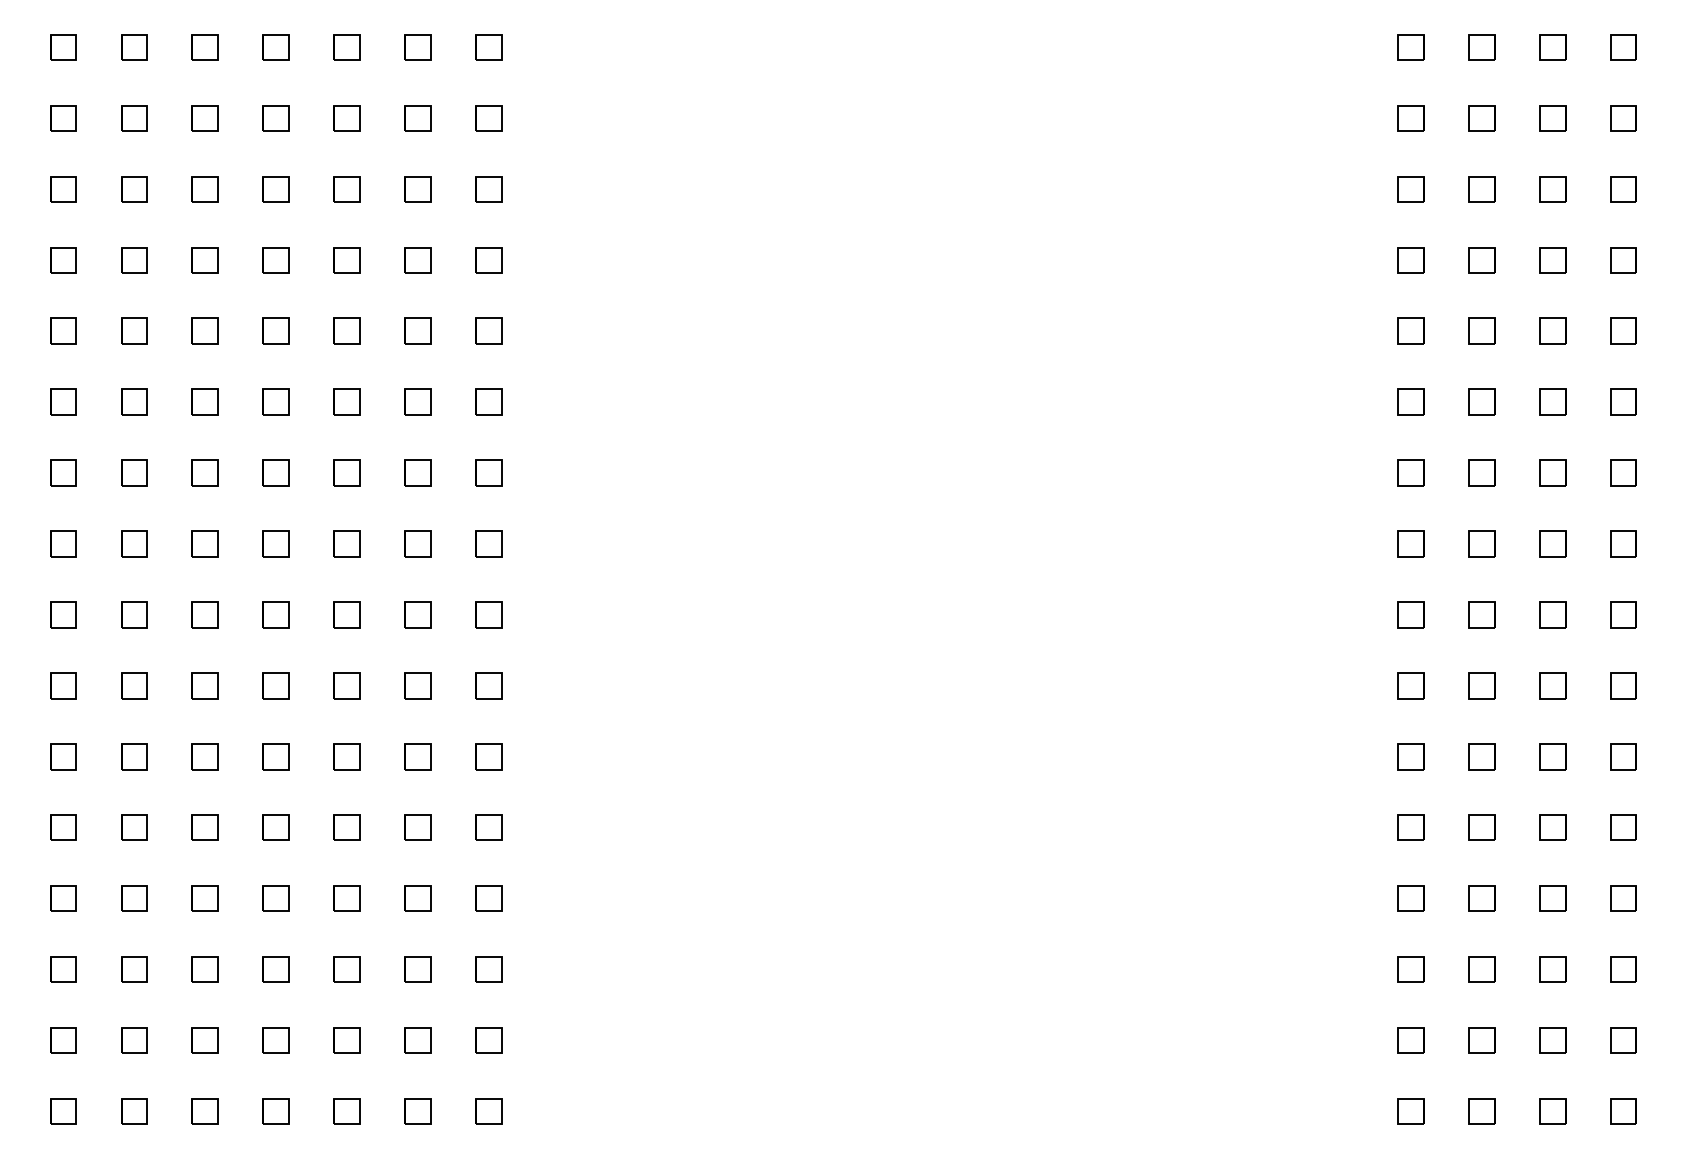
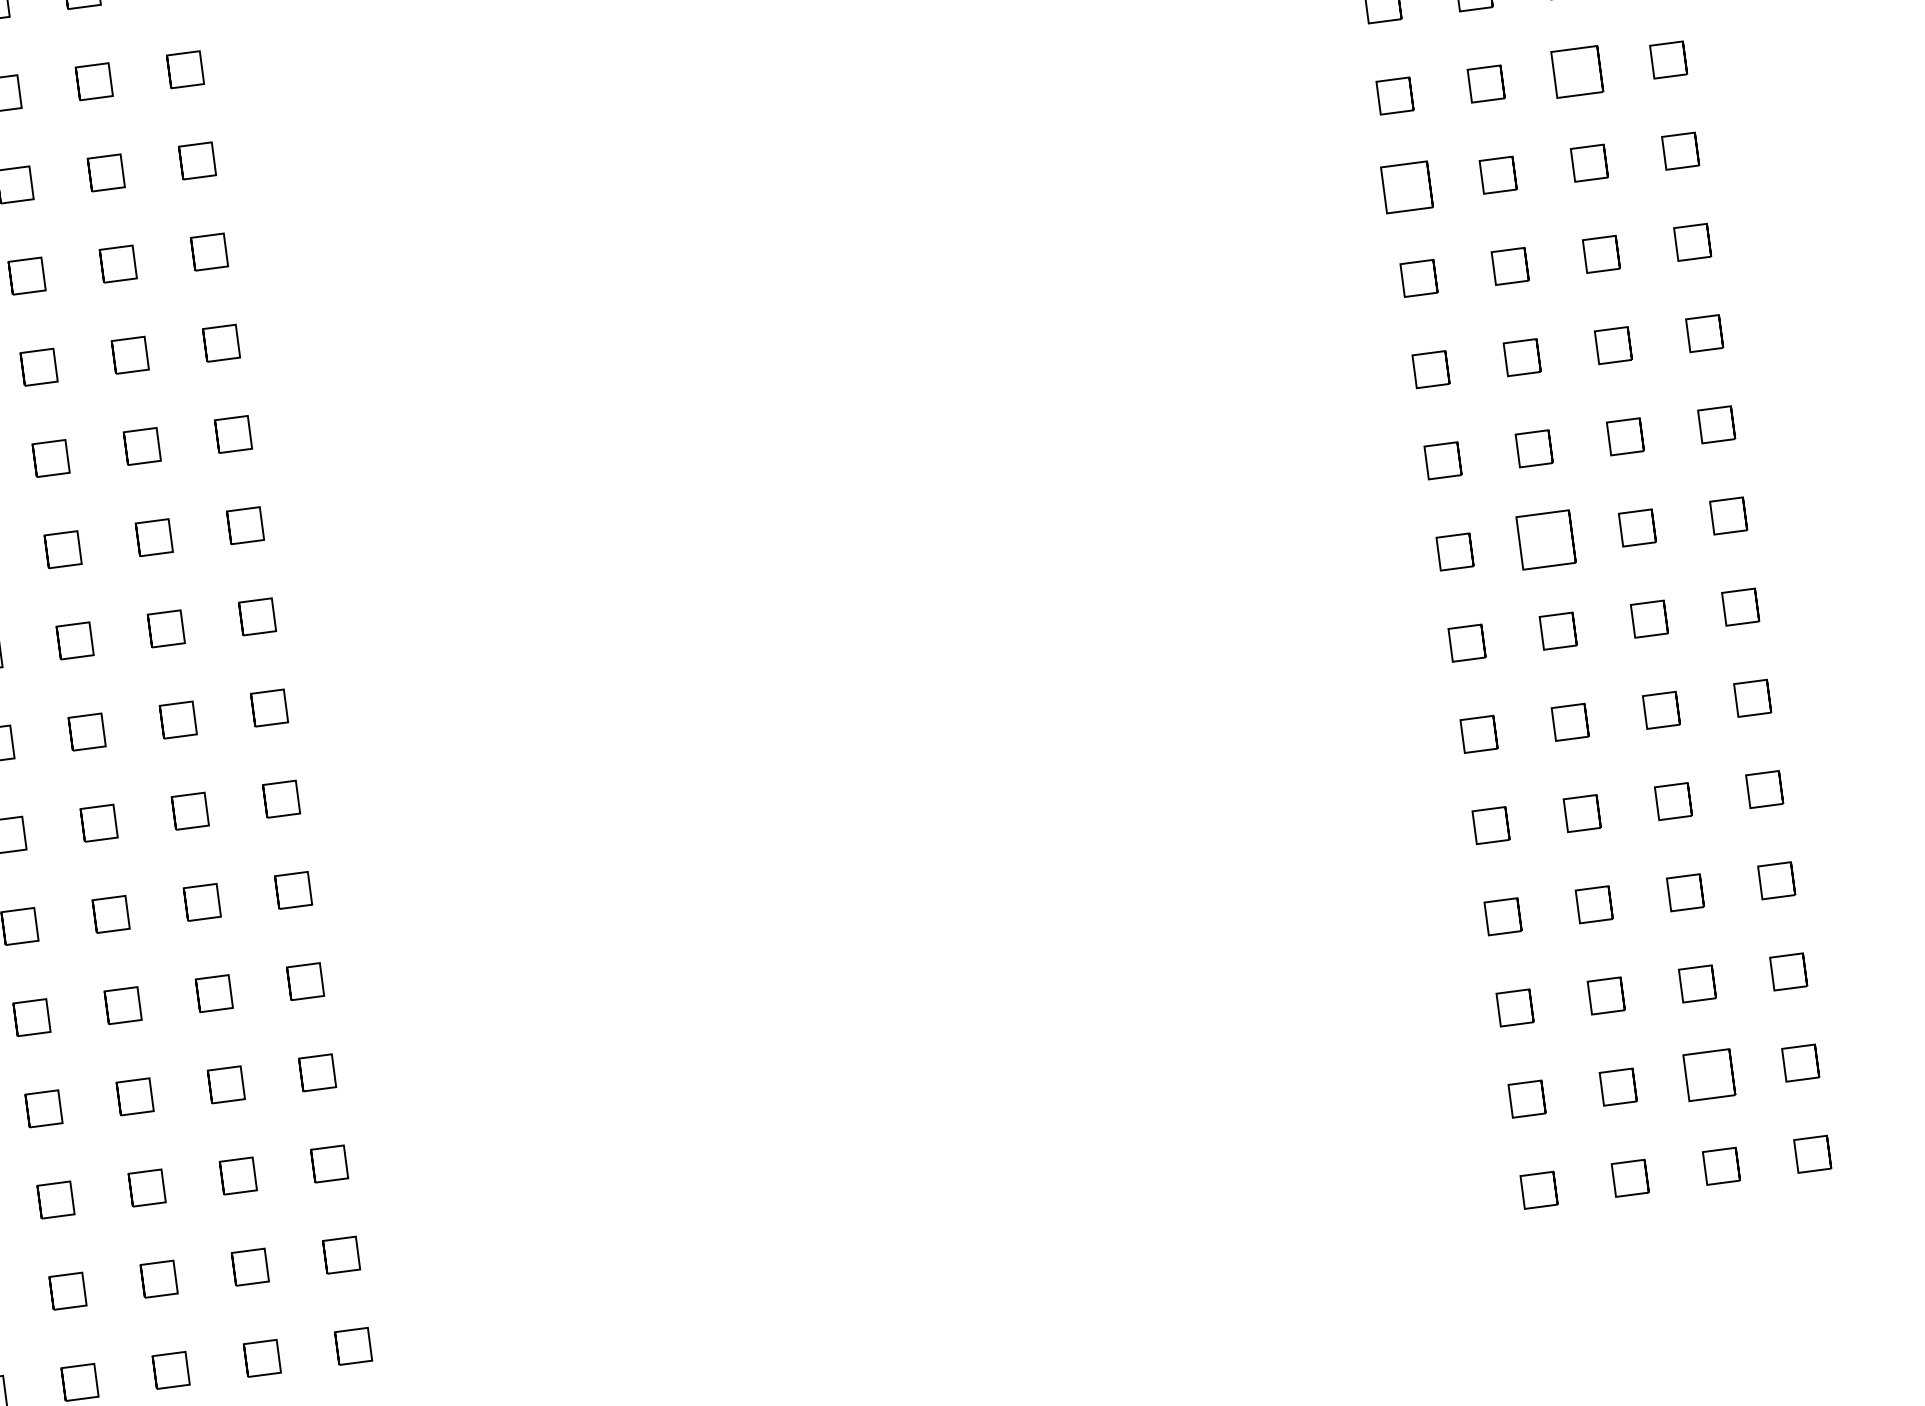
part: (1552, 260) -> (1577, 72), size x1.4
part: (1410, 330) -> (1406, 186), size x1.4
part: (1481, 614) -> (1545, 539), size x1.6
part: (1552, 1040) -> (1709, 1075), size x1.4

